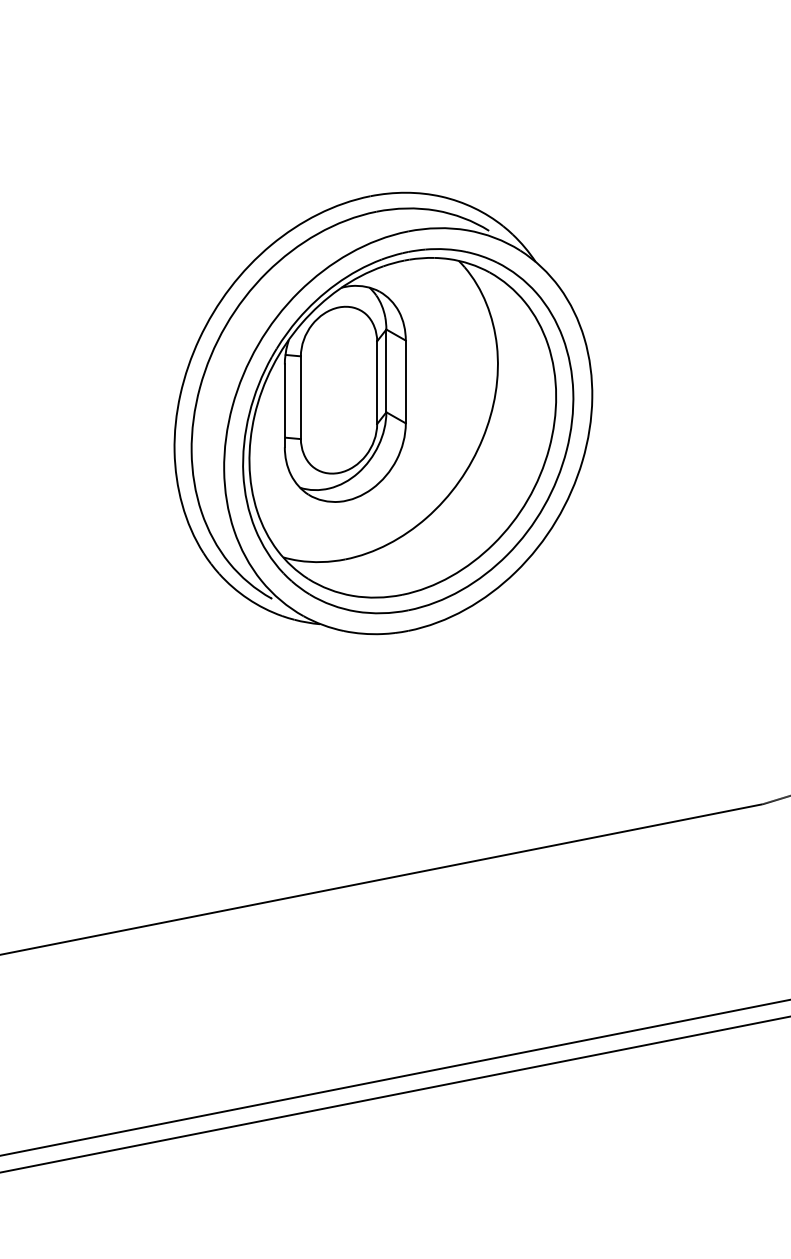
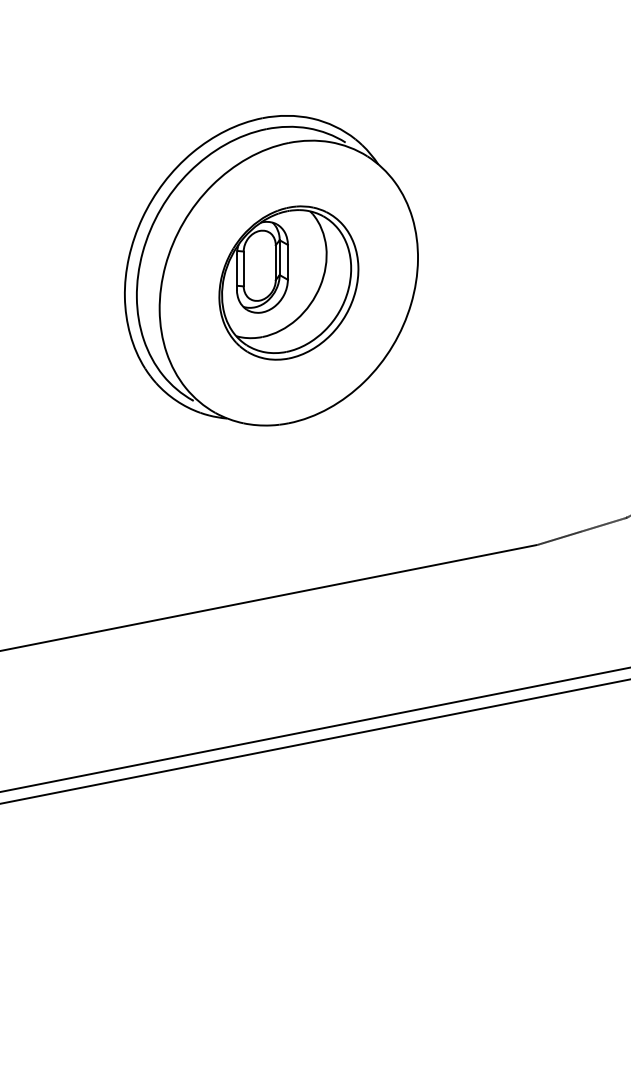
part: (407, 430) -> (288, 282), size x0.6

